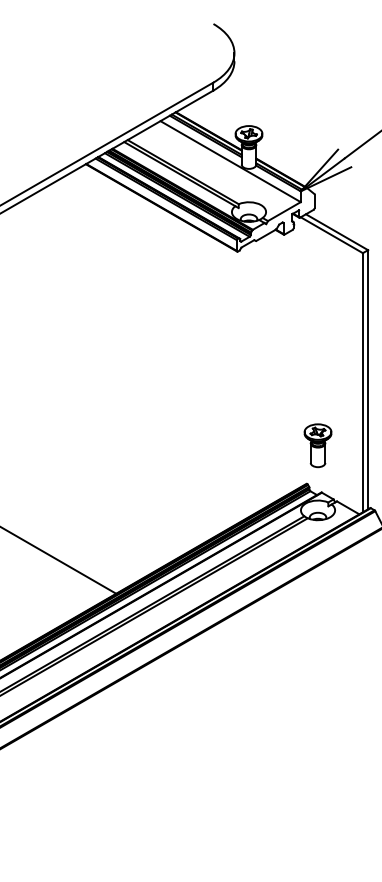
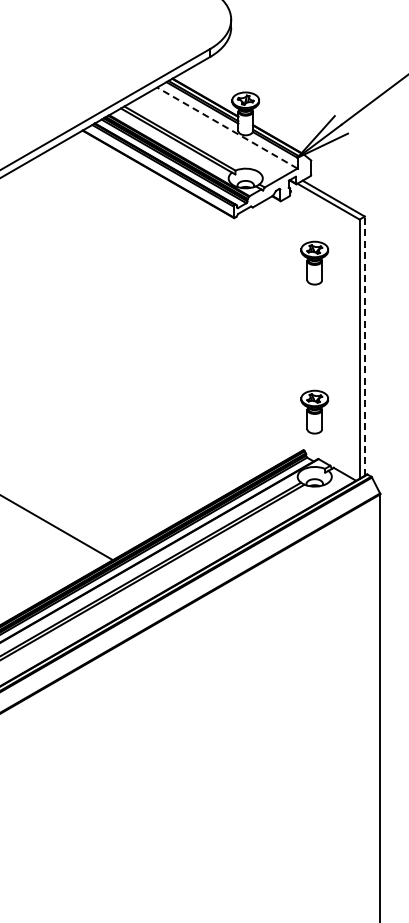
line: (230, 162) -> (227, 128), solid -> dashed
part: (317, 296) -> (314, 262), added
line: (367, 380) -> (364, 346), solid -> dashed

